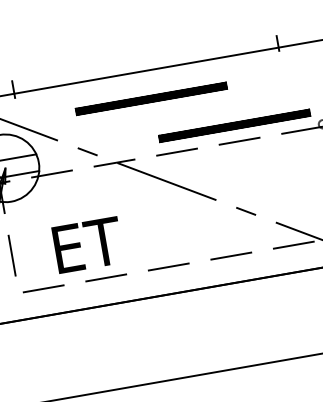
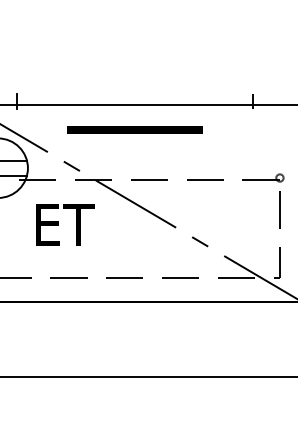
part: (233, 125) -> (202, 165), removed
text: (88, 244) -> (65, 224), moved

